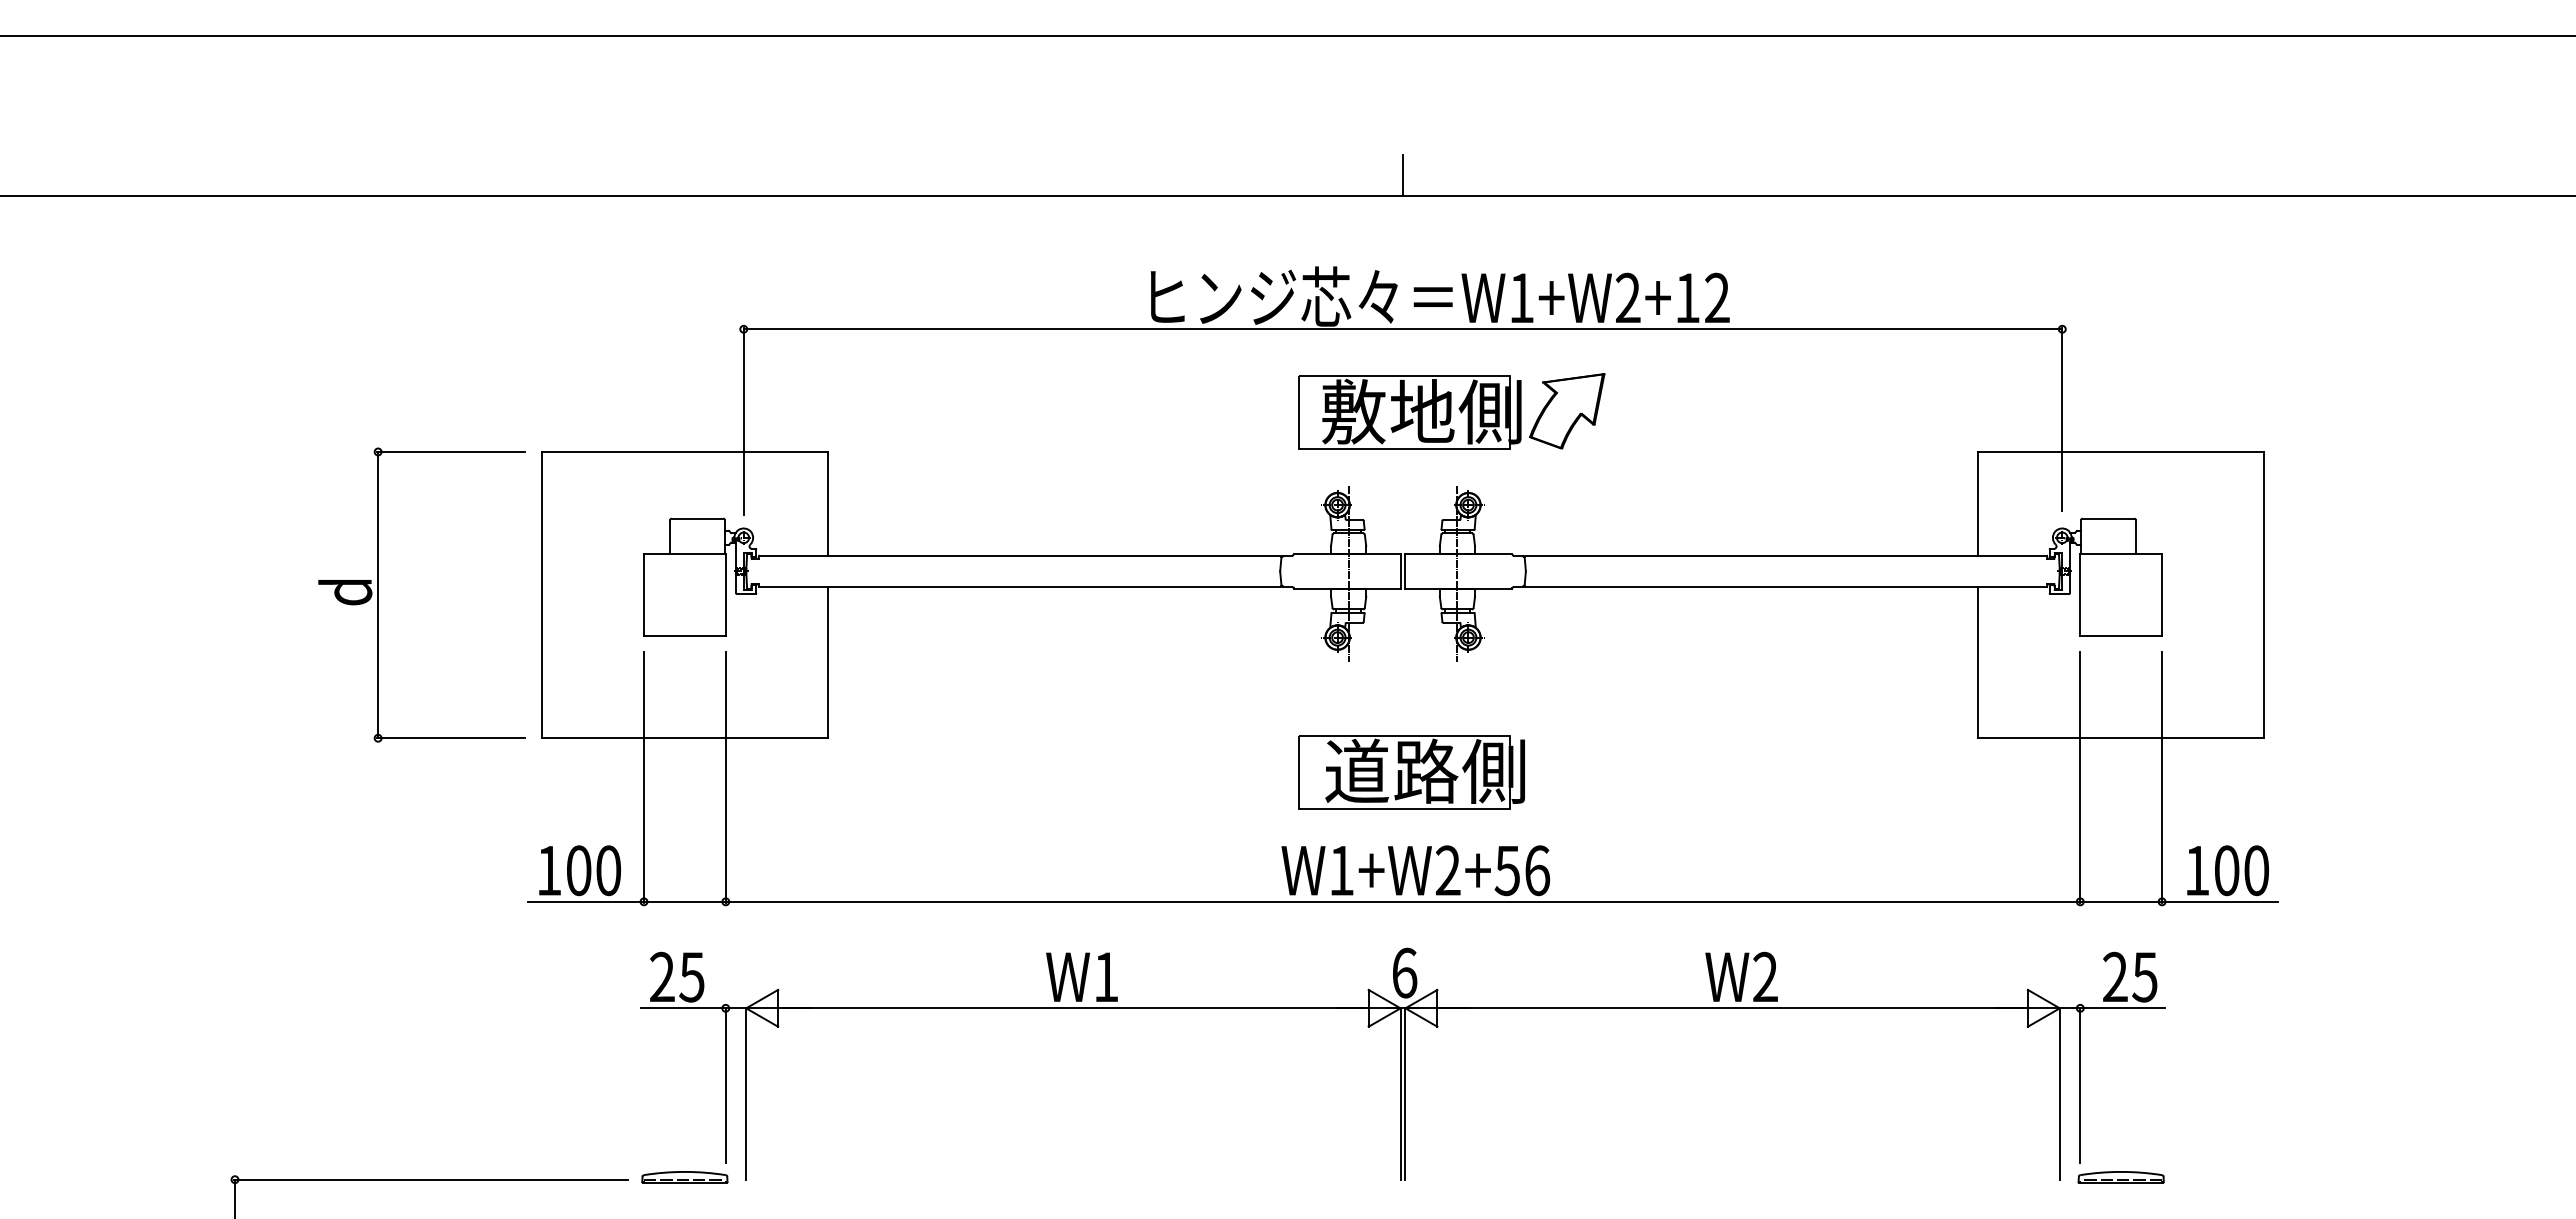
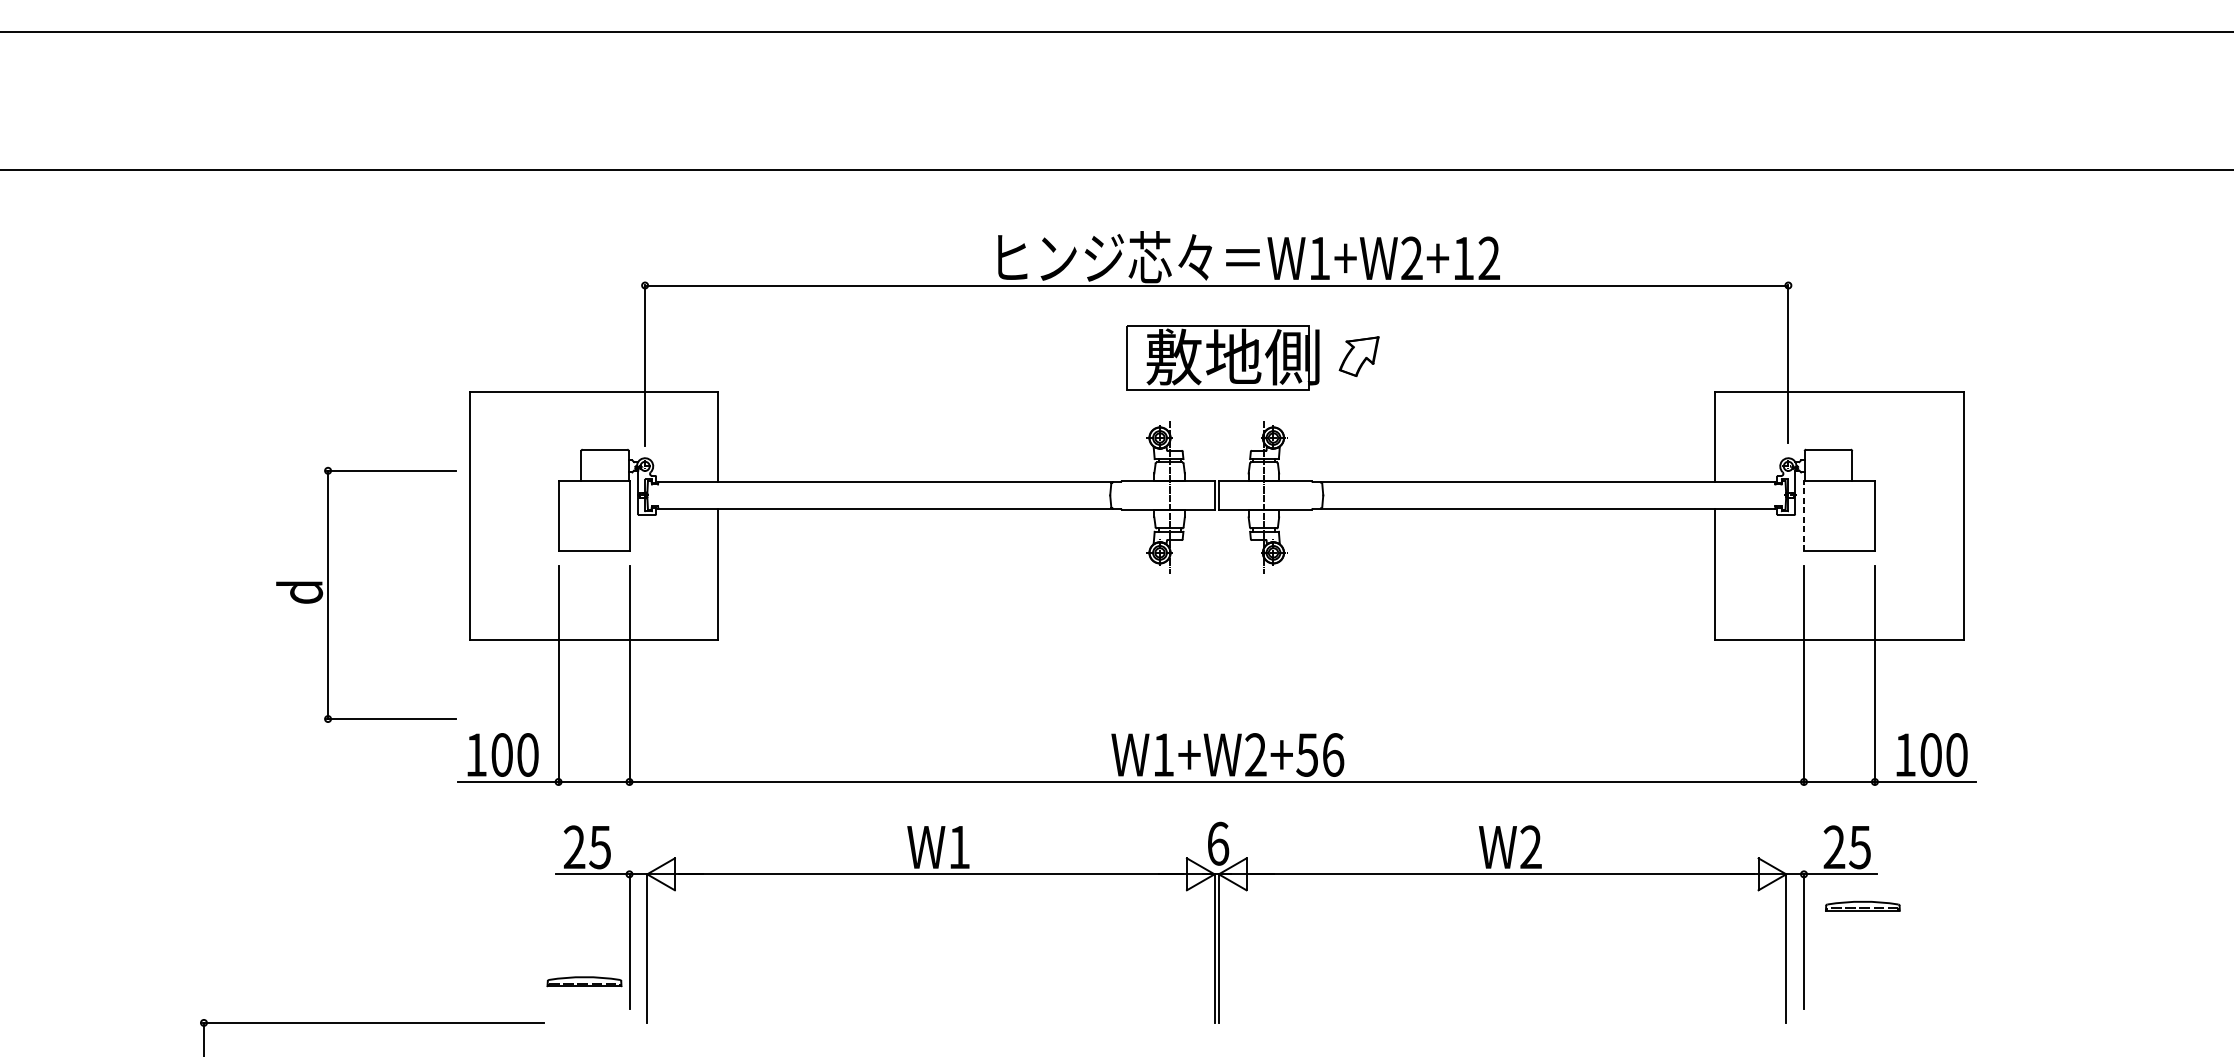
line: (1403, 175) -> (1217, 152), removed
part: (1567, 411) -> (1359, 356), size x0.6
part: (378, 594) -> (328, 594), moved
line: (2080, 595) -> (1804, 516), solid -> dashed
part: (1411, 772) -> (1224, 669), removed
part: (684, 1177) -> (584, 981), moved
part: (2120, 1177) -> (1862, 906), moved

